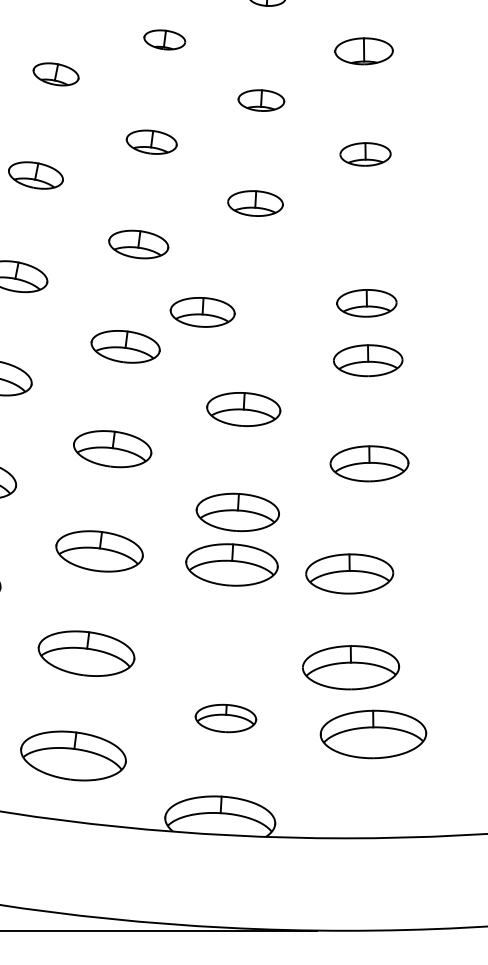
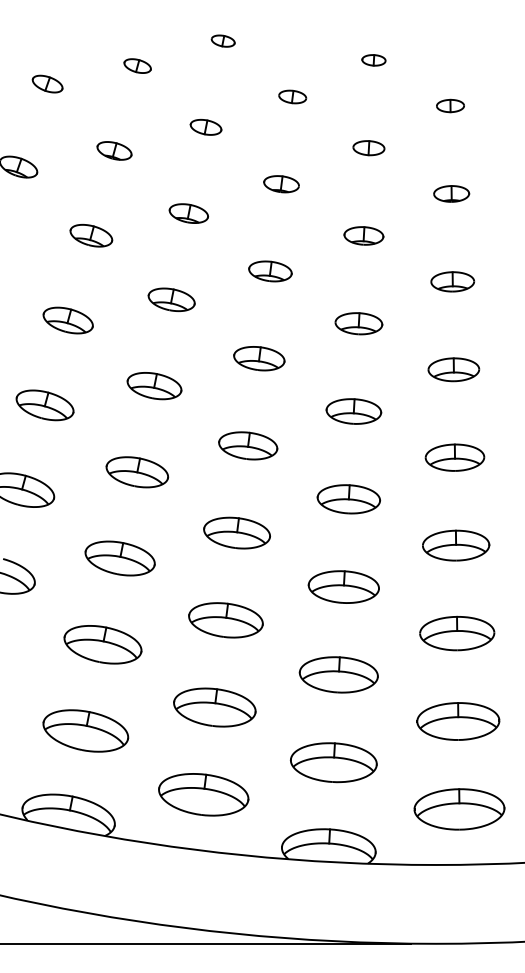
part: (364, 50) -> (451, 193), size x0.71
part: (366, 302) -> (453, 369), moved
part: (202, 312) -> (353, 411), moved
part: (231, 564) -> (338, 674), moved
part: (350, 573) -> (457, 633), moved
part: (351, 667) -> (458, 721), moved
part: (225, 718) -> (333, 762), size x1.67
part: (373, 734) -> (459, 809), moved

